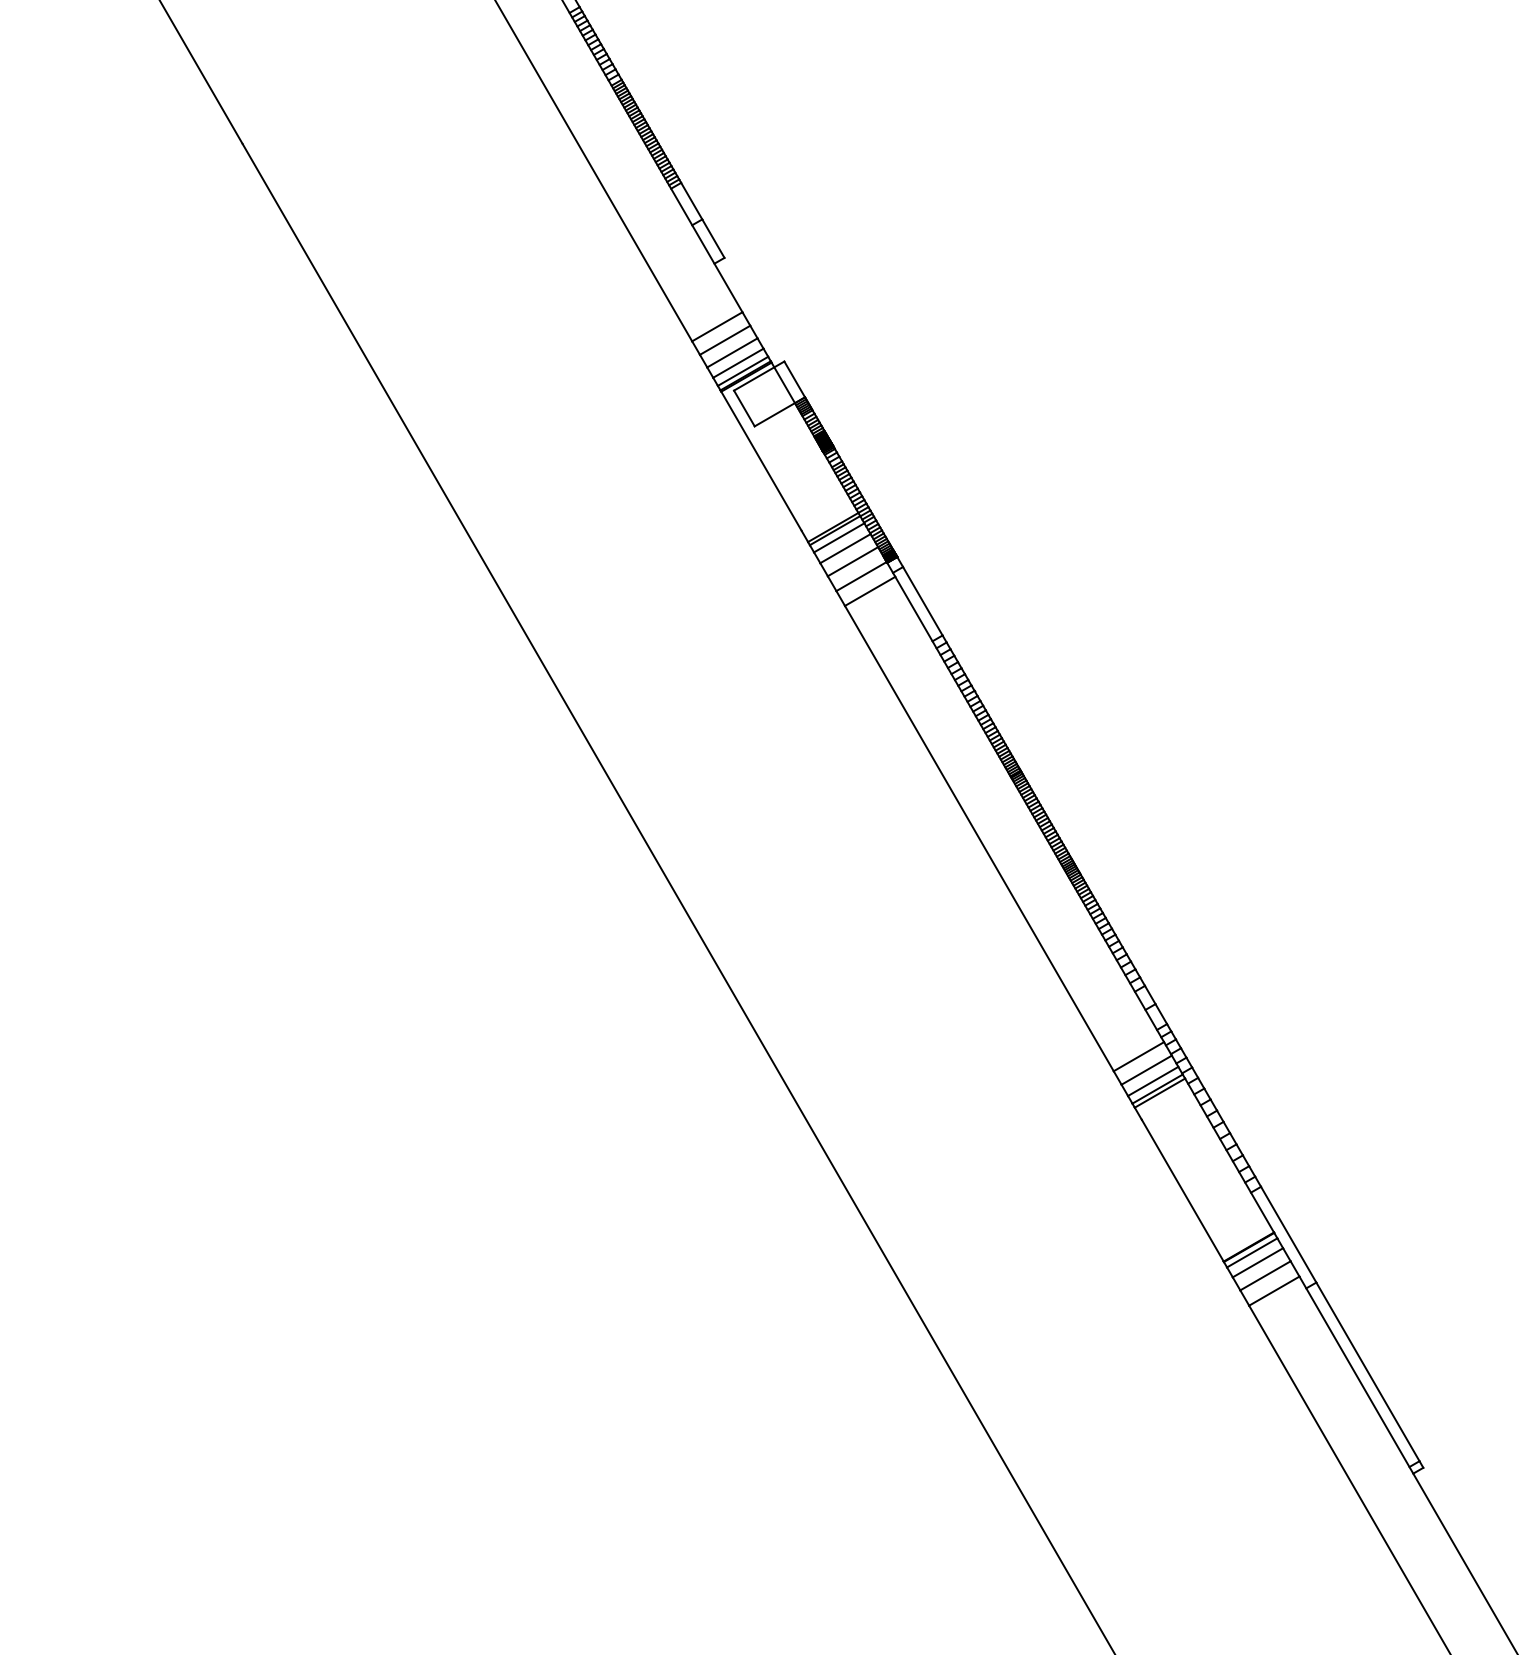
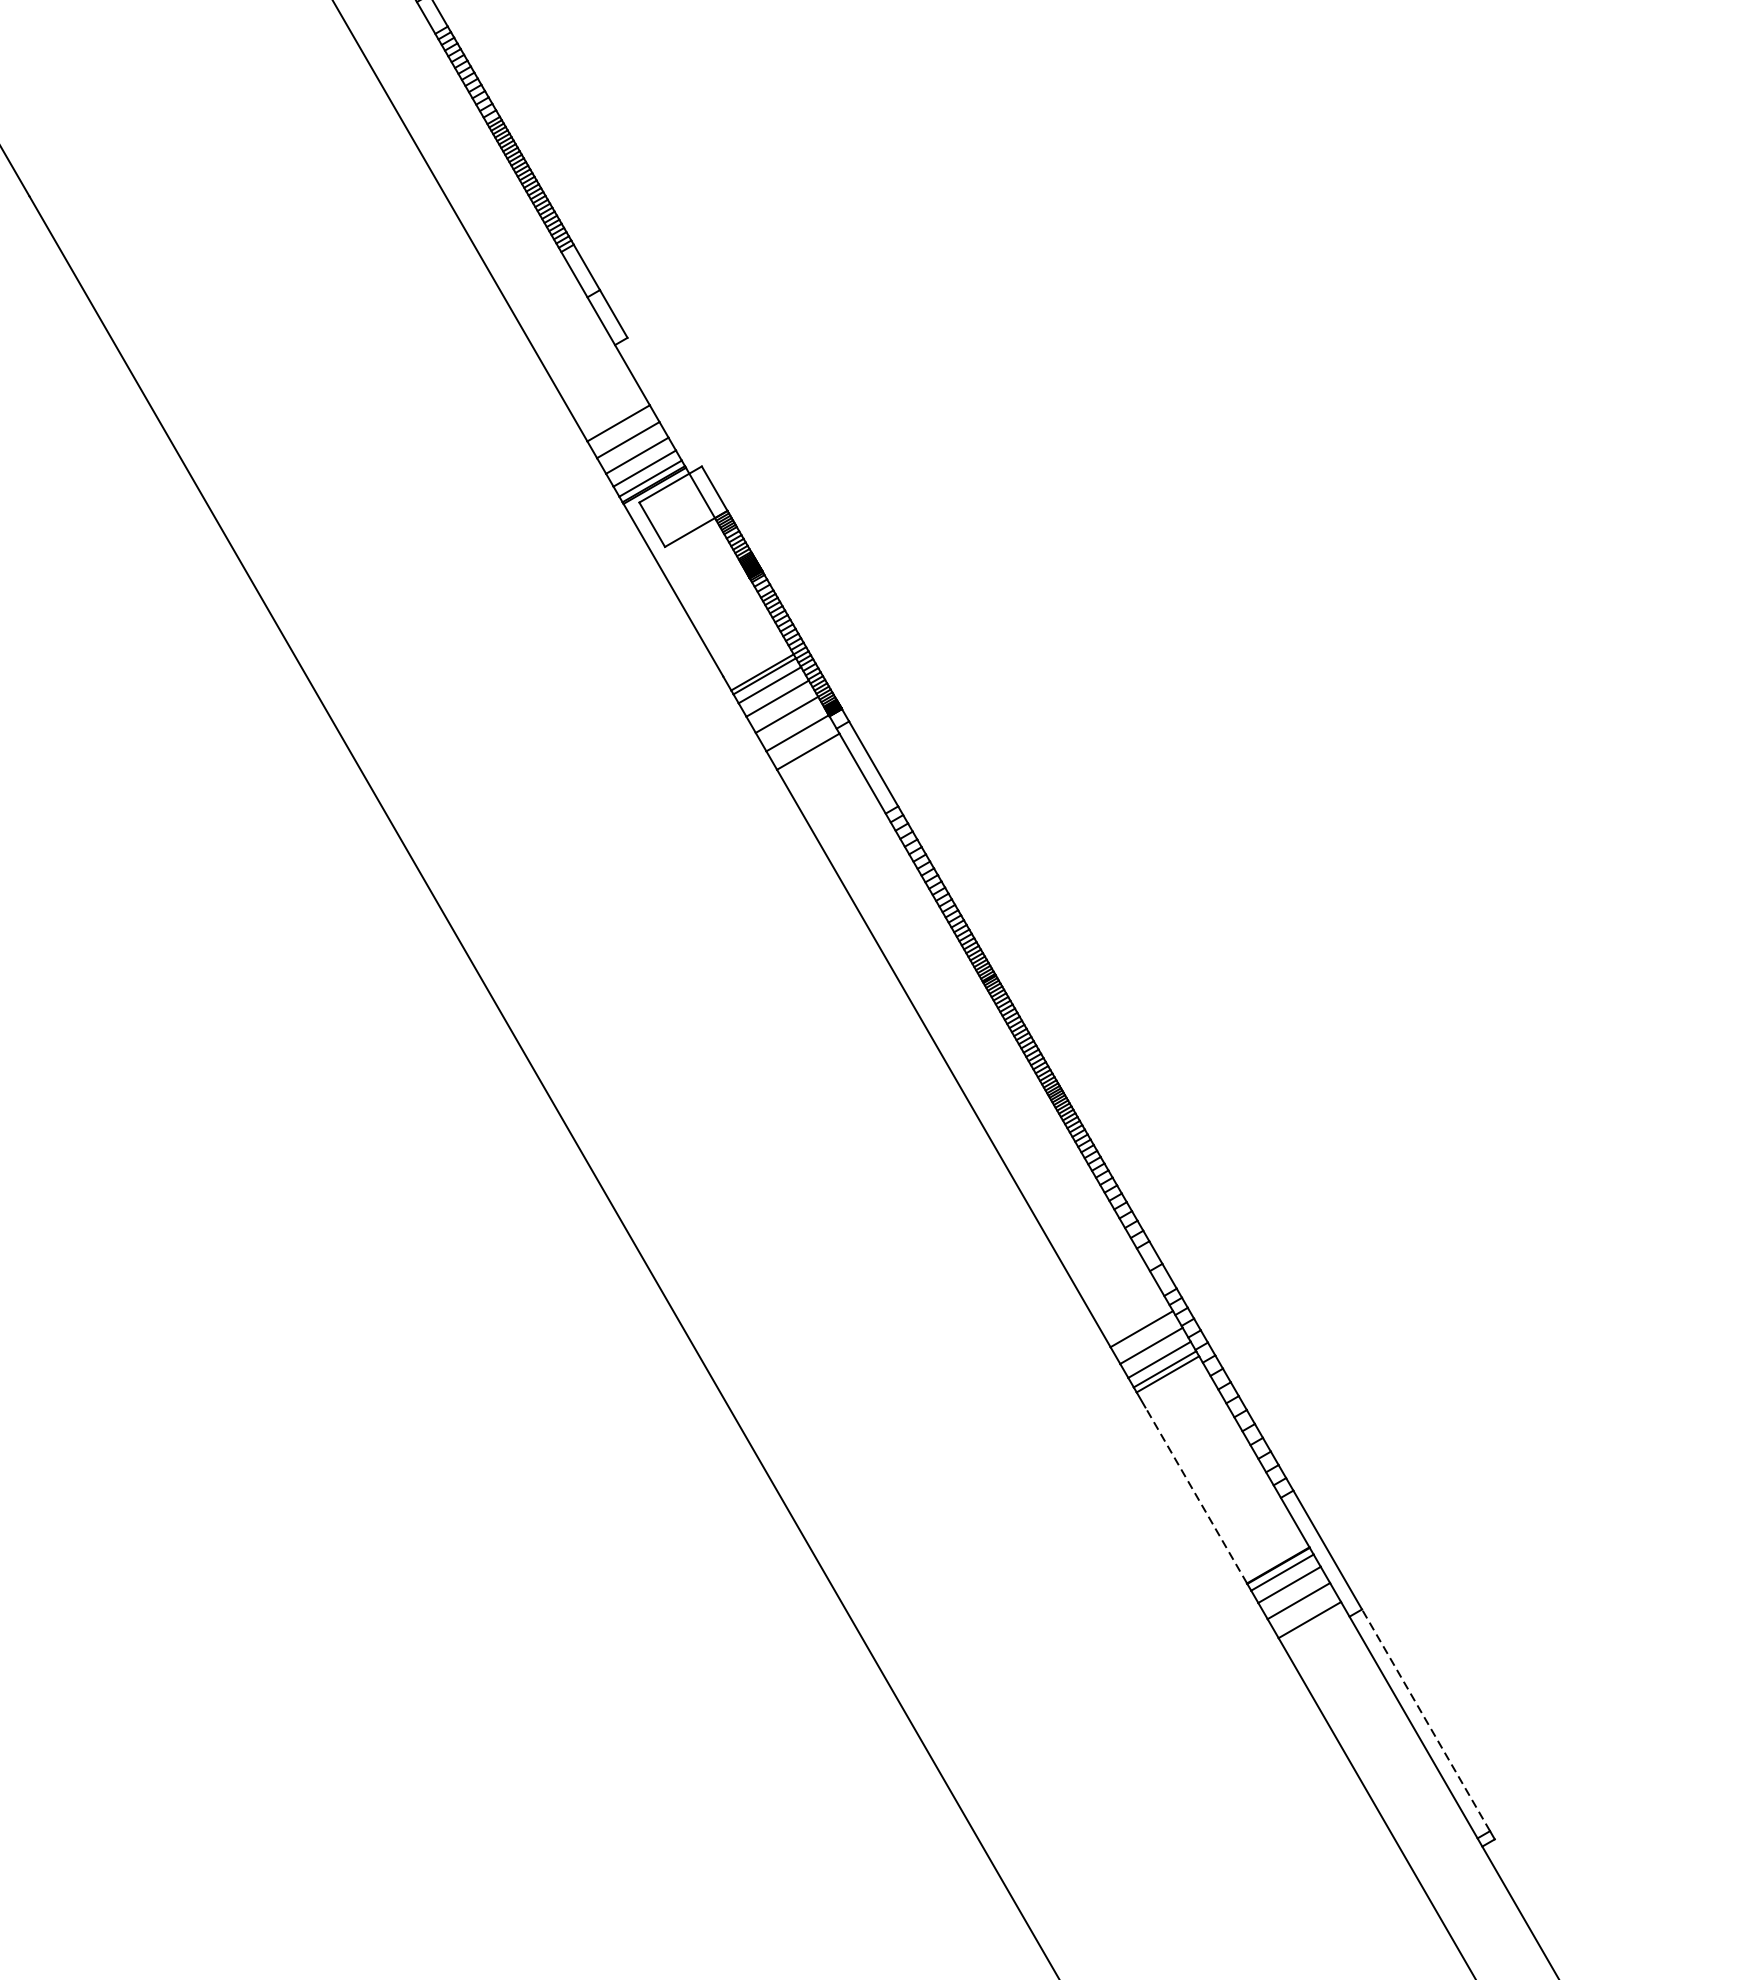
line: (1182, 1190) -> (1195, 1495), solid -> dashed
line: (1367, 1371) -> (1425, 1719), solid -> dashed

